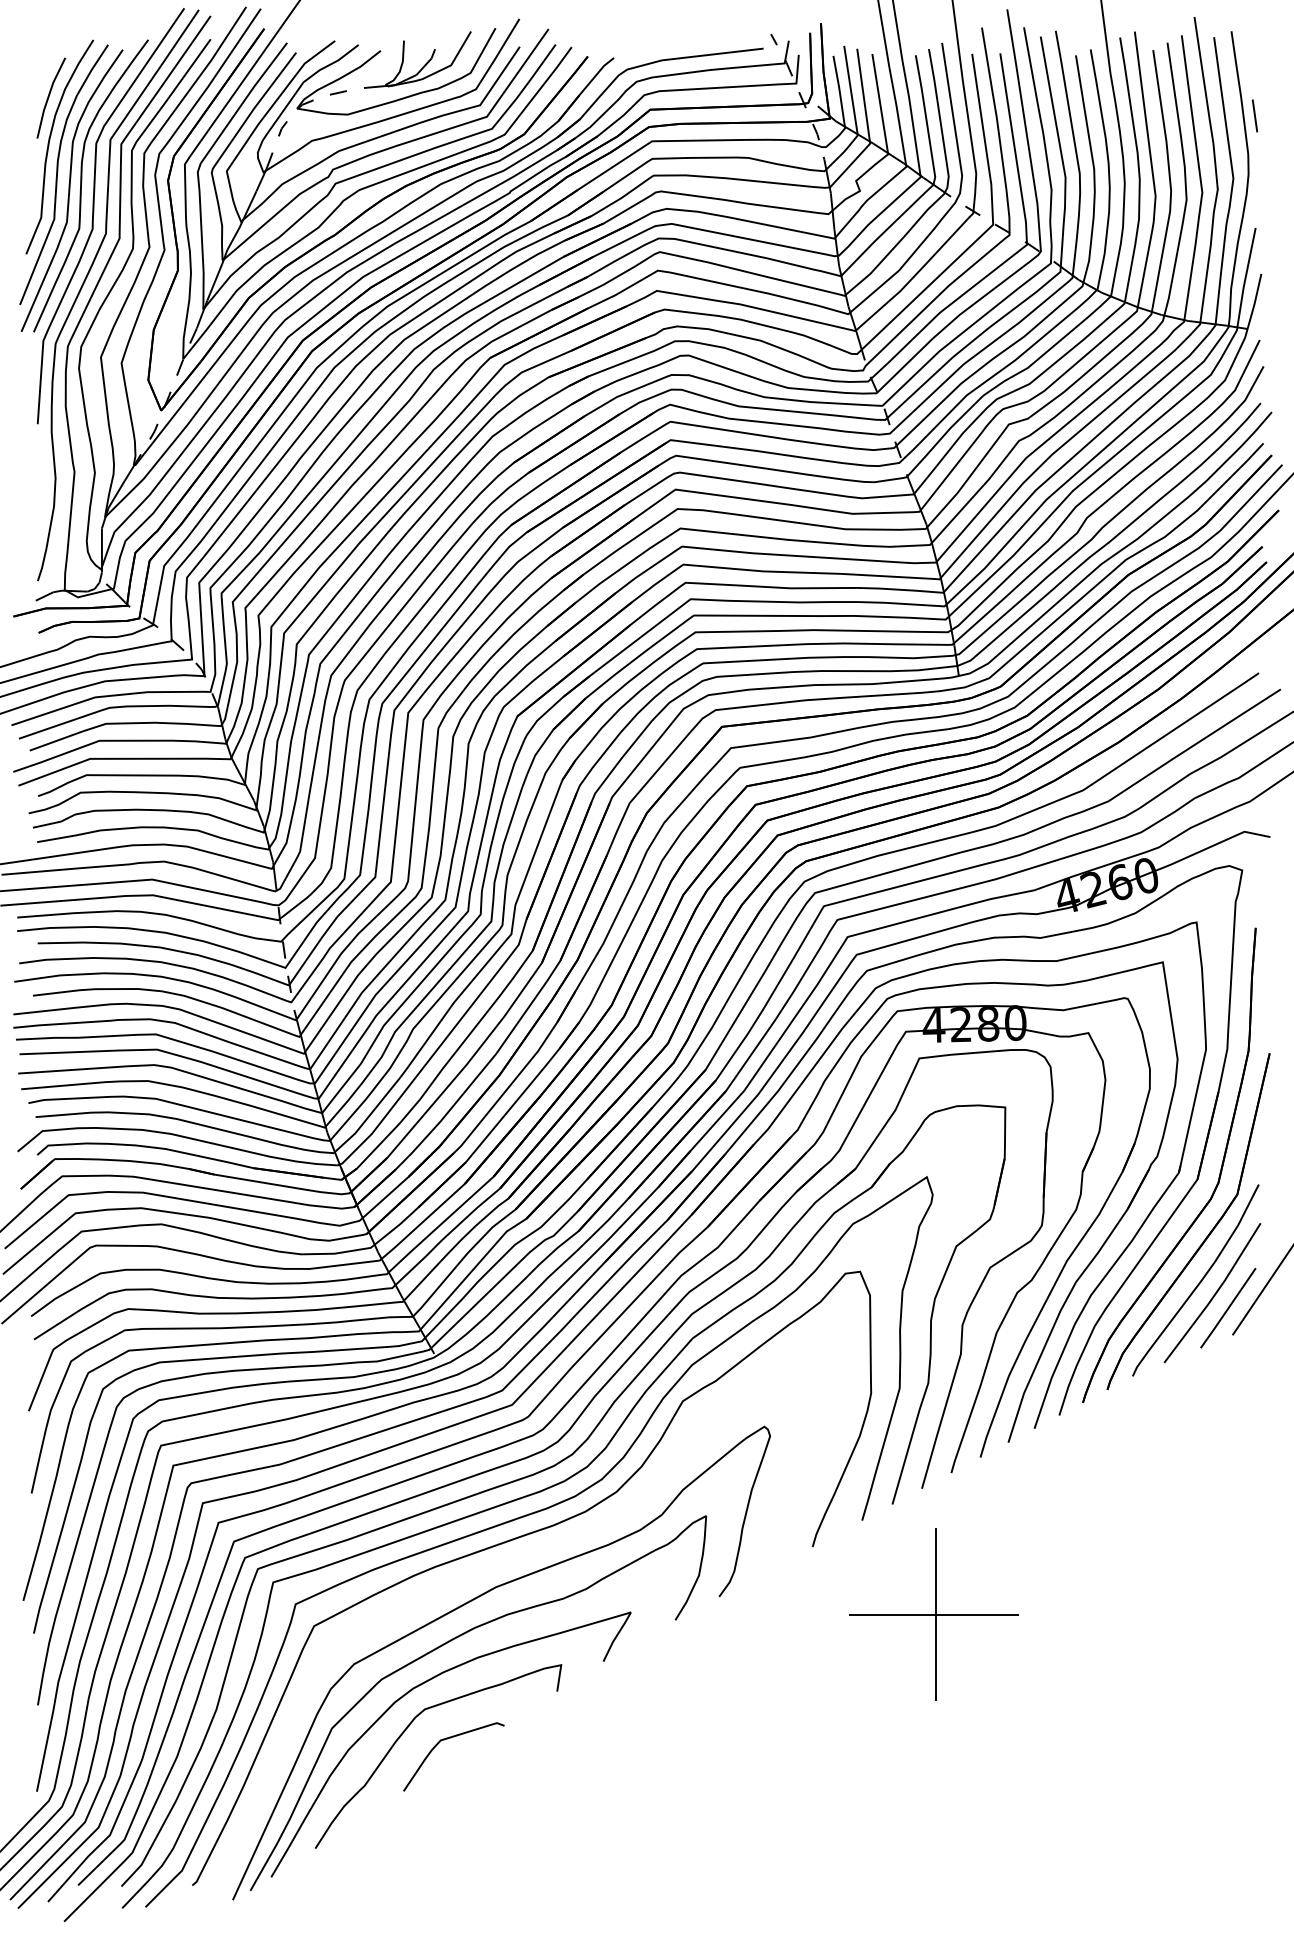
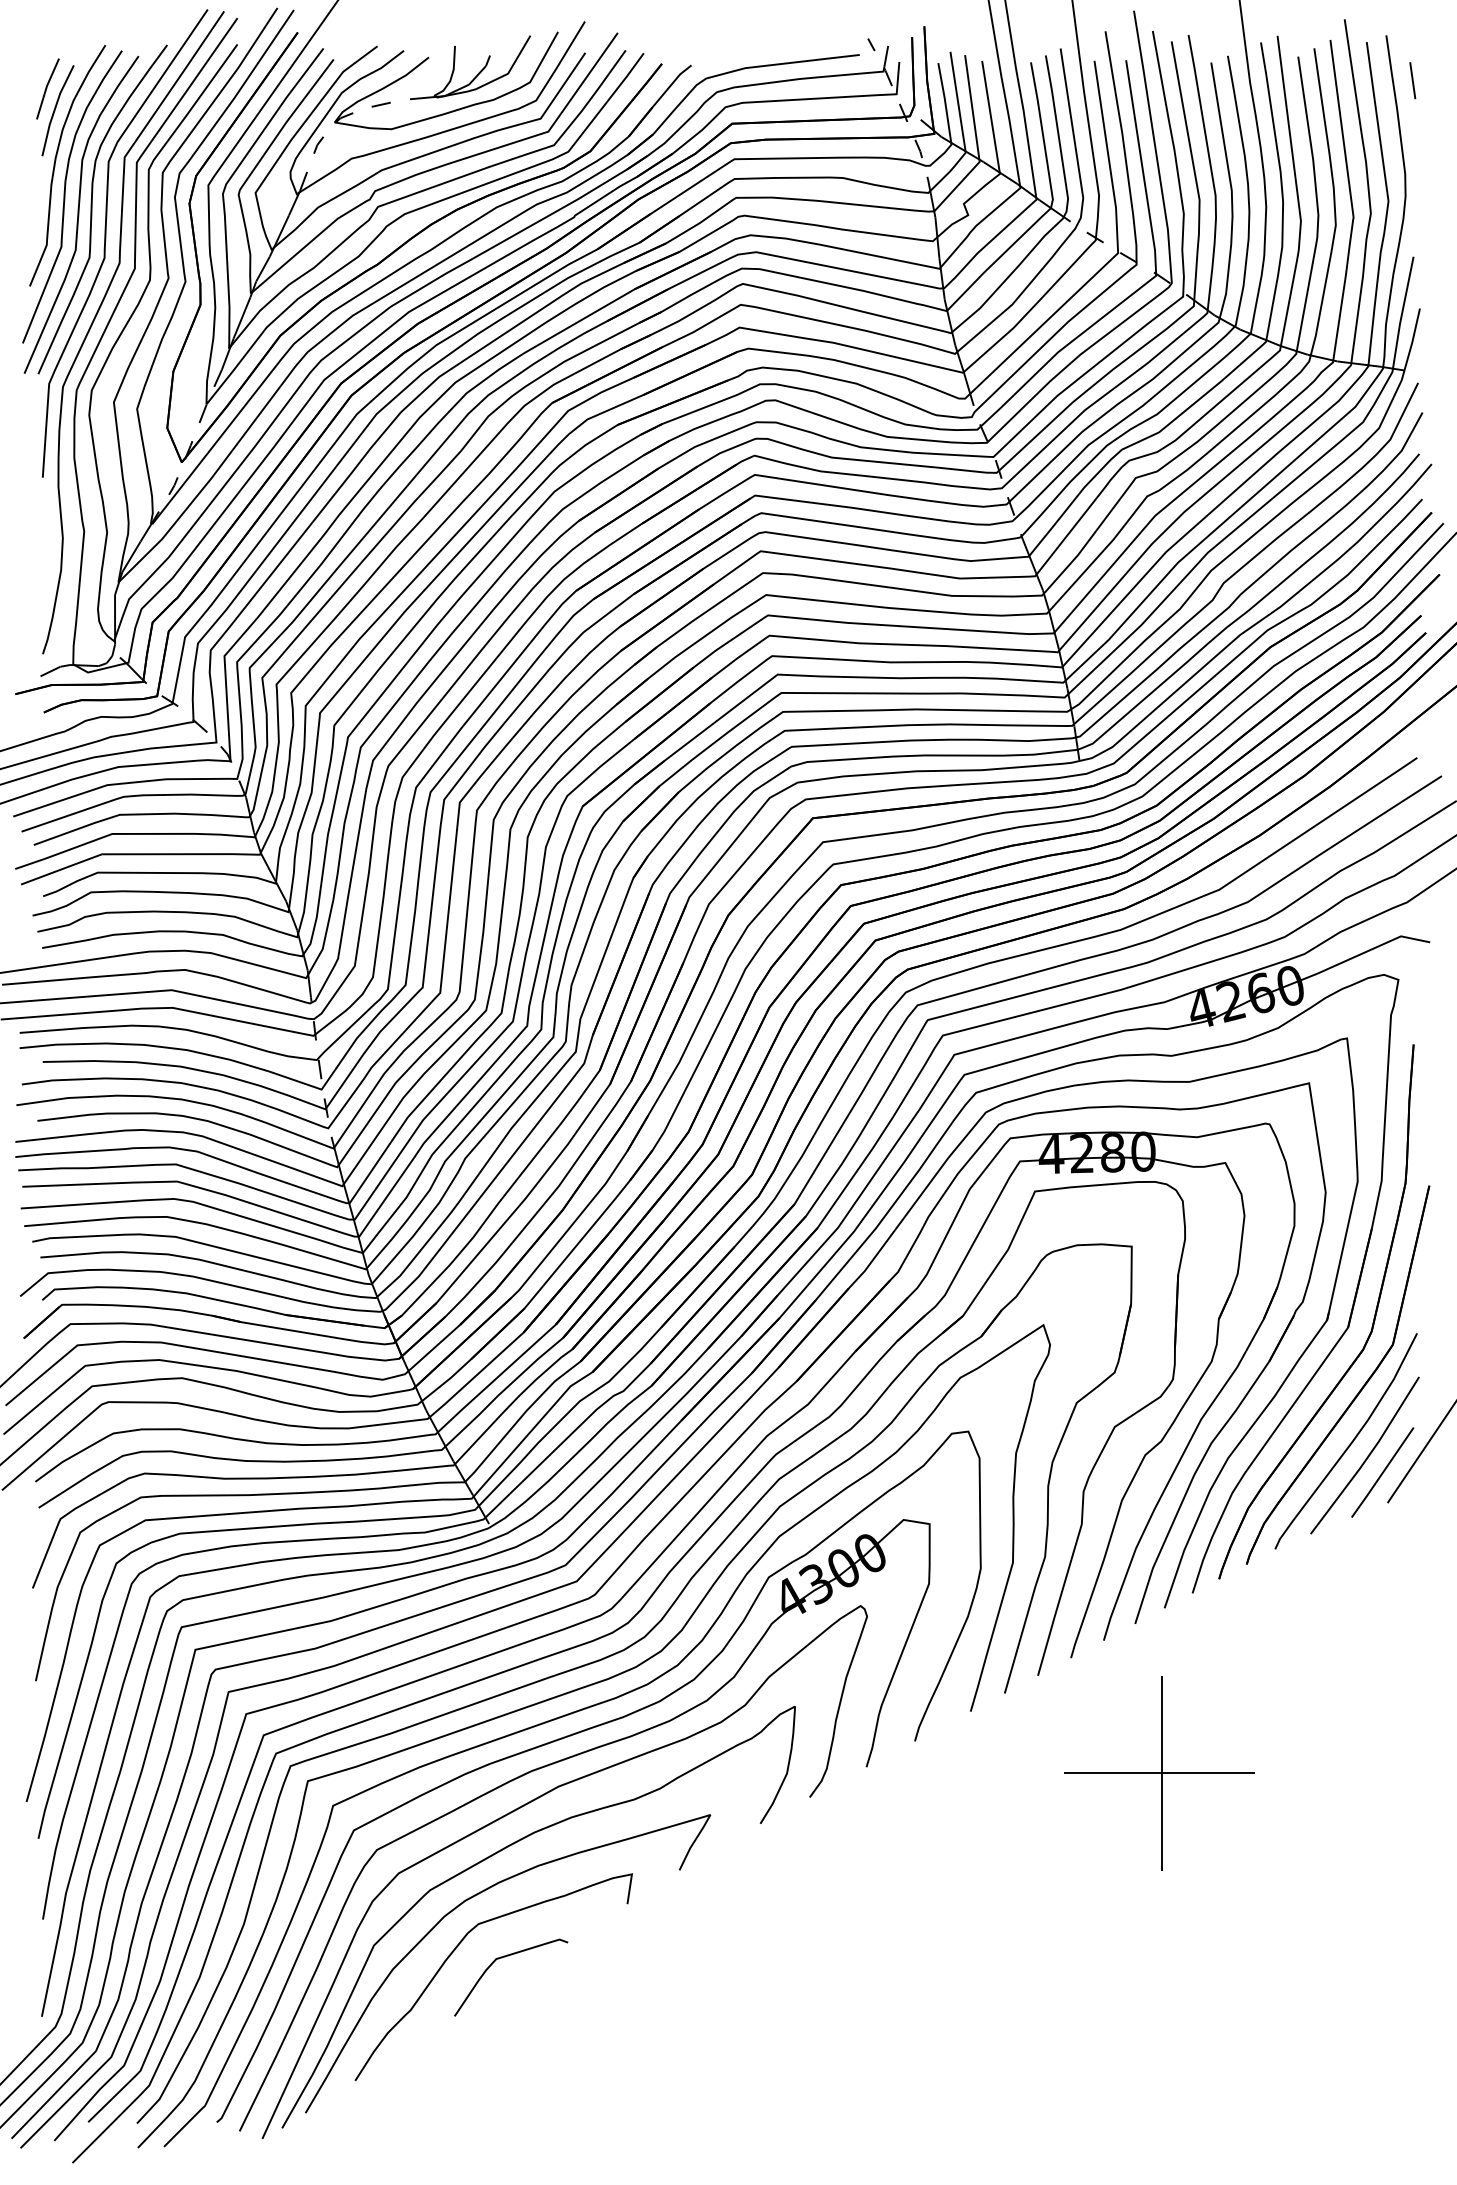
line: (41, 78) -> (47, 88), added
line: (1254, 115) -> (1412, 80), moved
part: (496, 1565) -> (559, 1762), added
part: (933, 1614) -> (1159, 1773), moved

